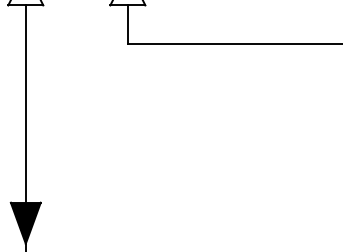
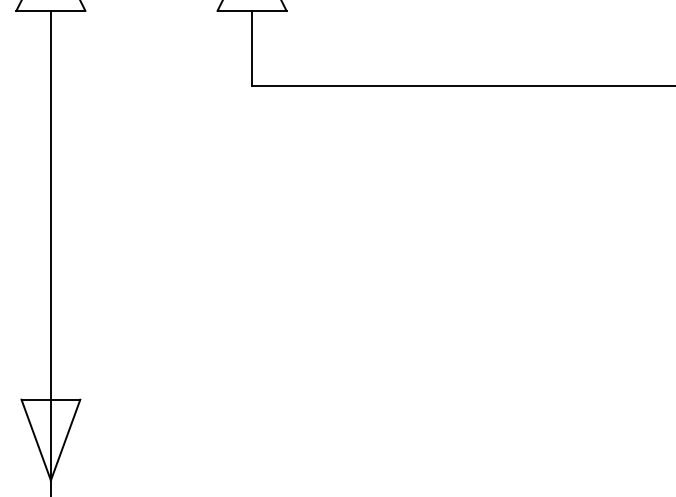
fill: (25, 222) -> (50, 438), removed

